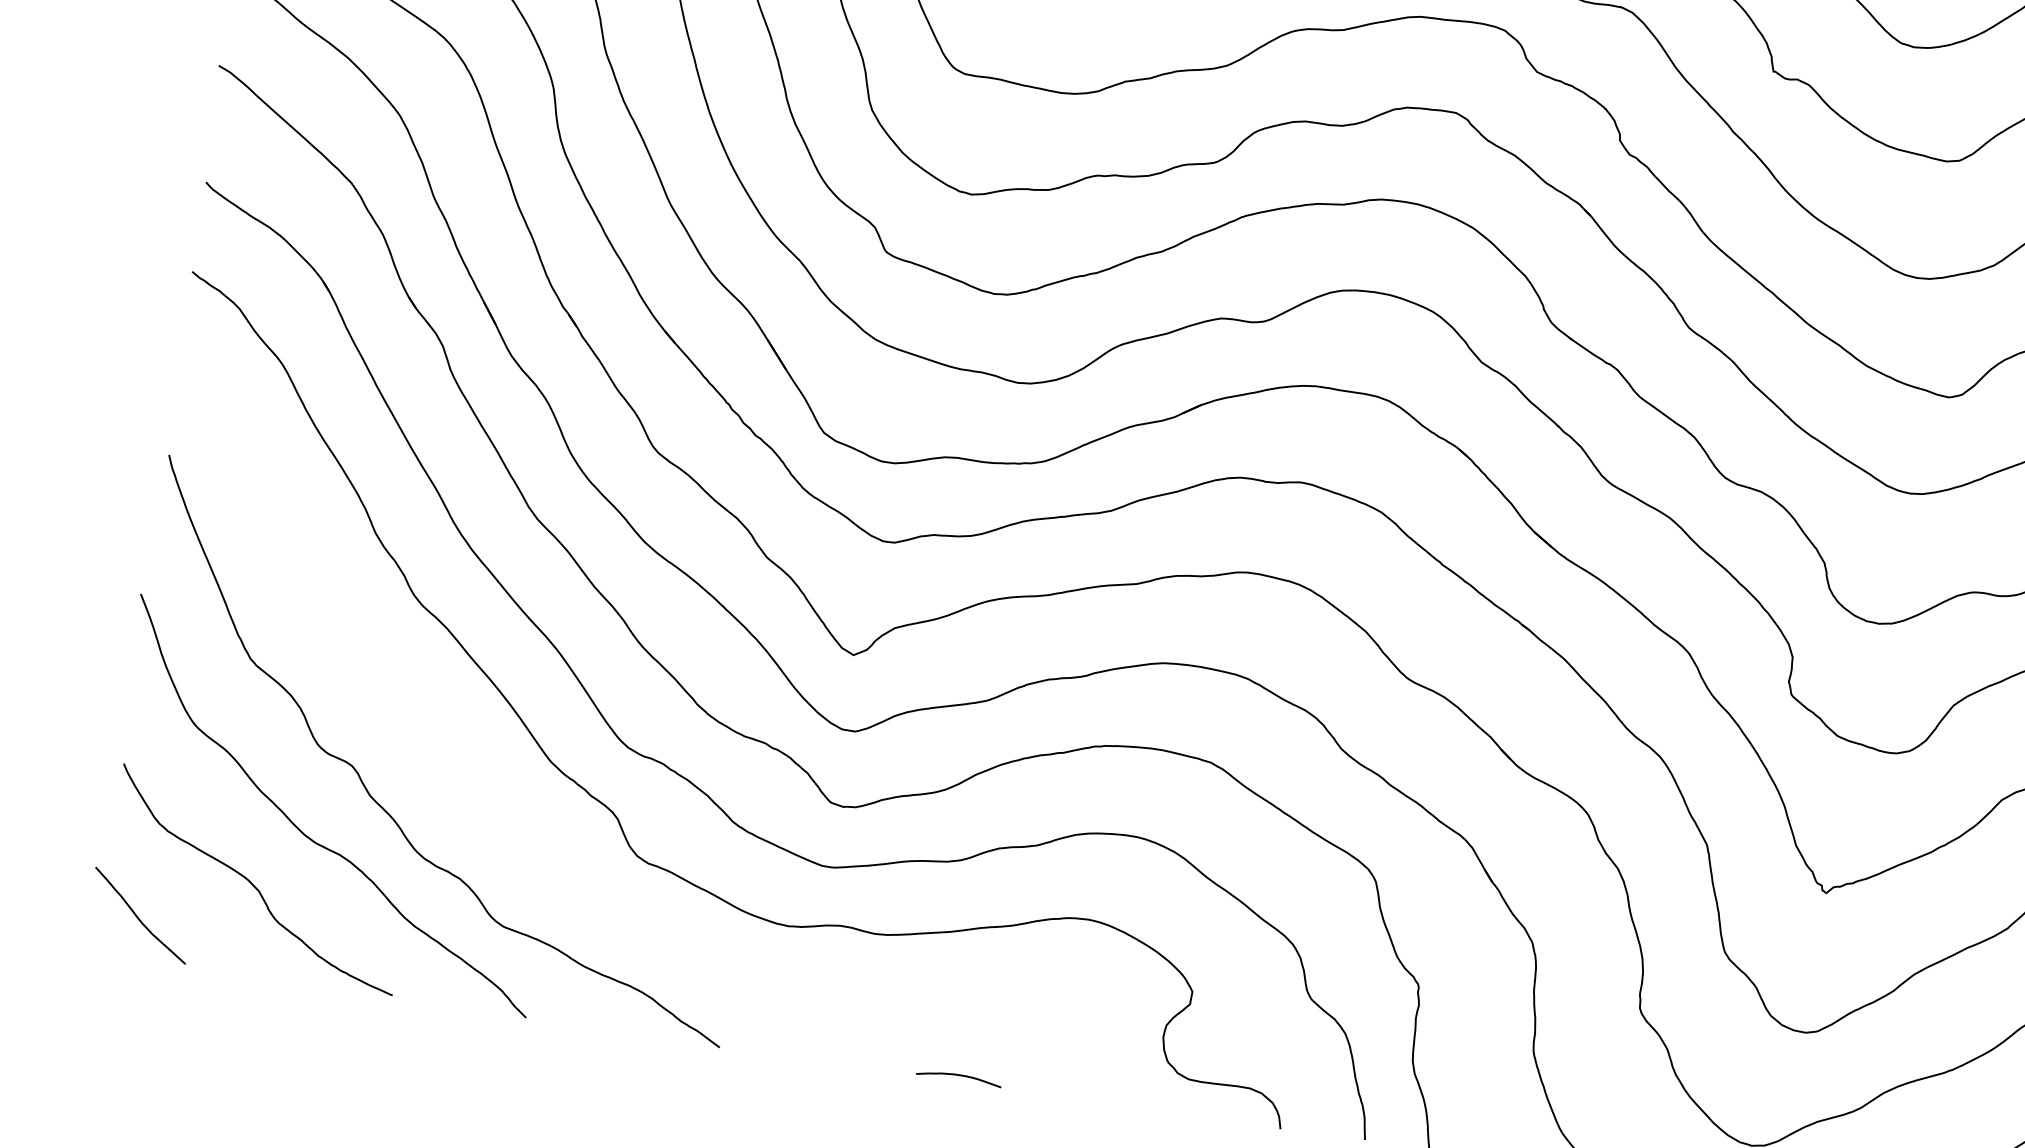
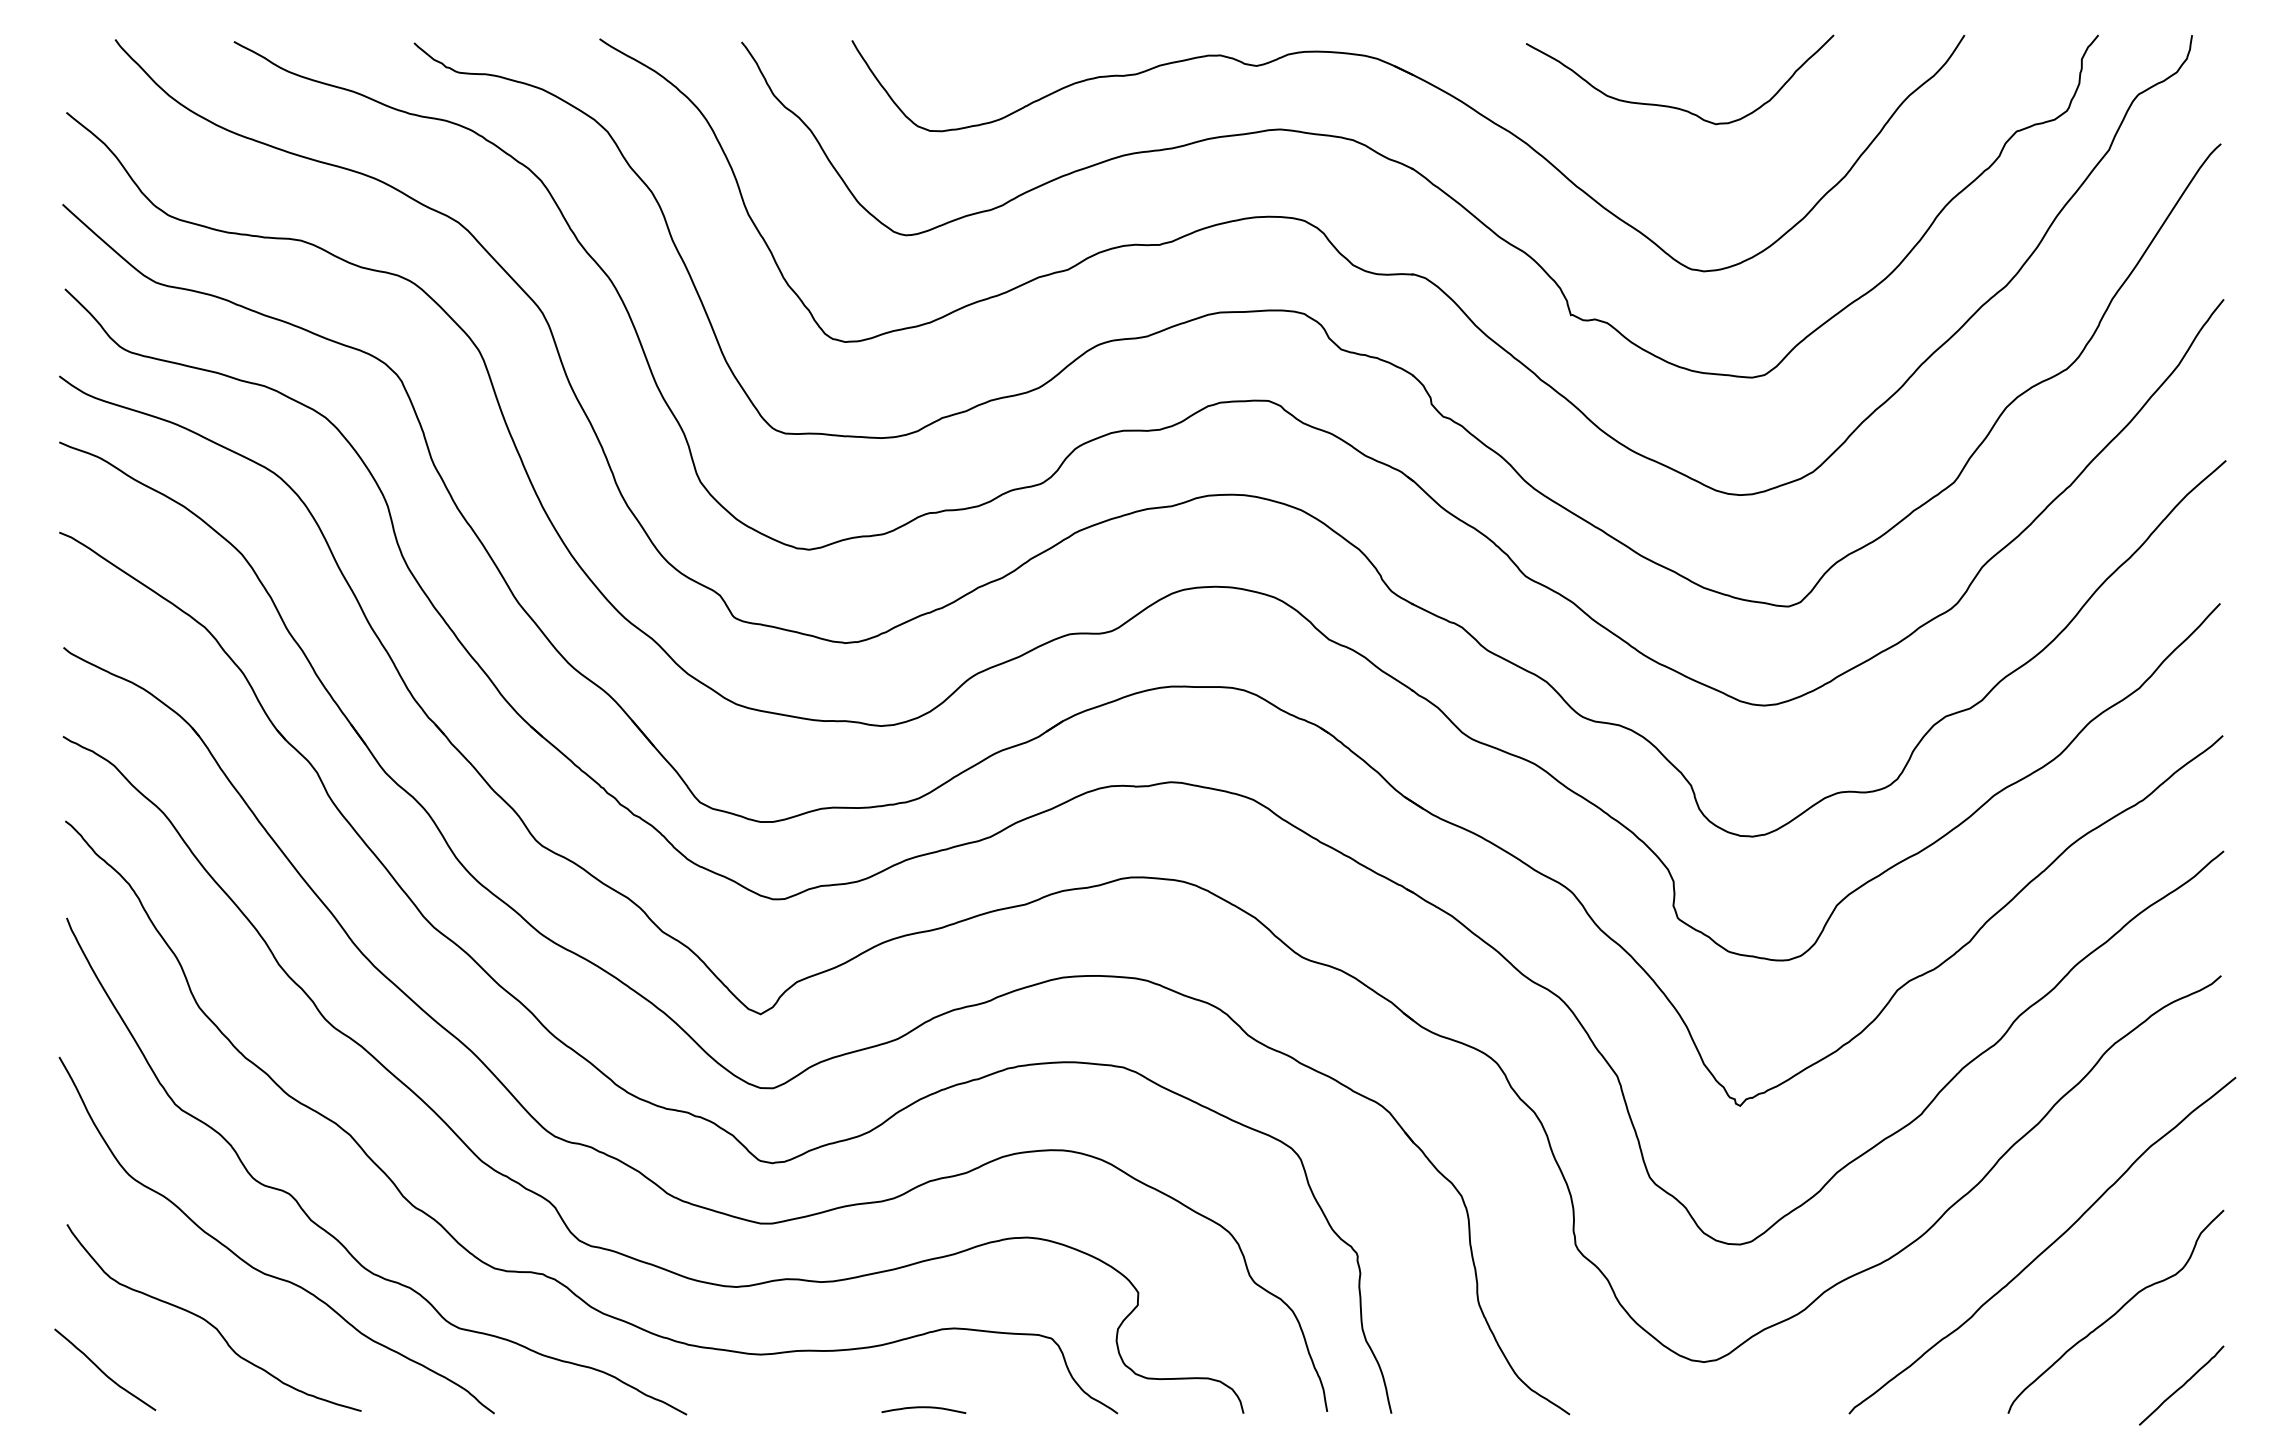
curve: (596, 883) -> (543, 1273), added

